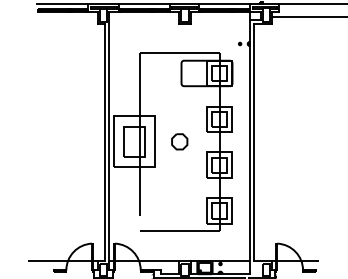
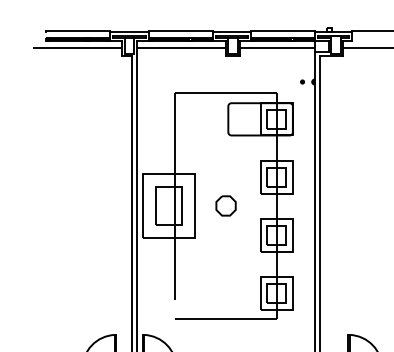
line: (62, 16) -> (77, 47), added
line: (144, 16) -> (181, 47), added
line: (220, 16) -> (277, 47), added

